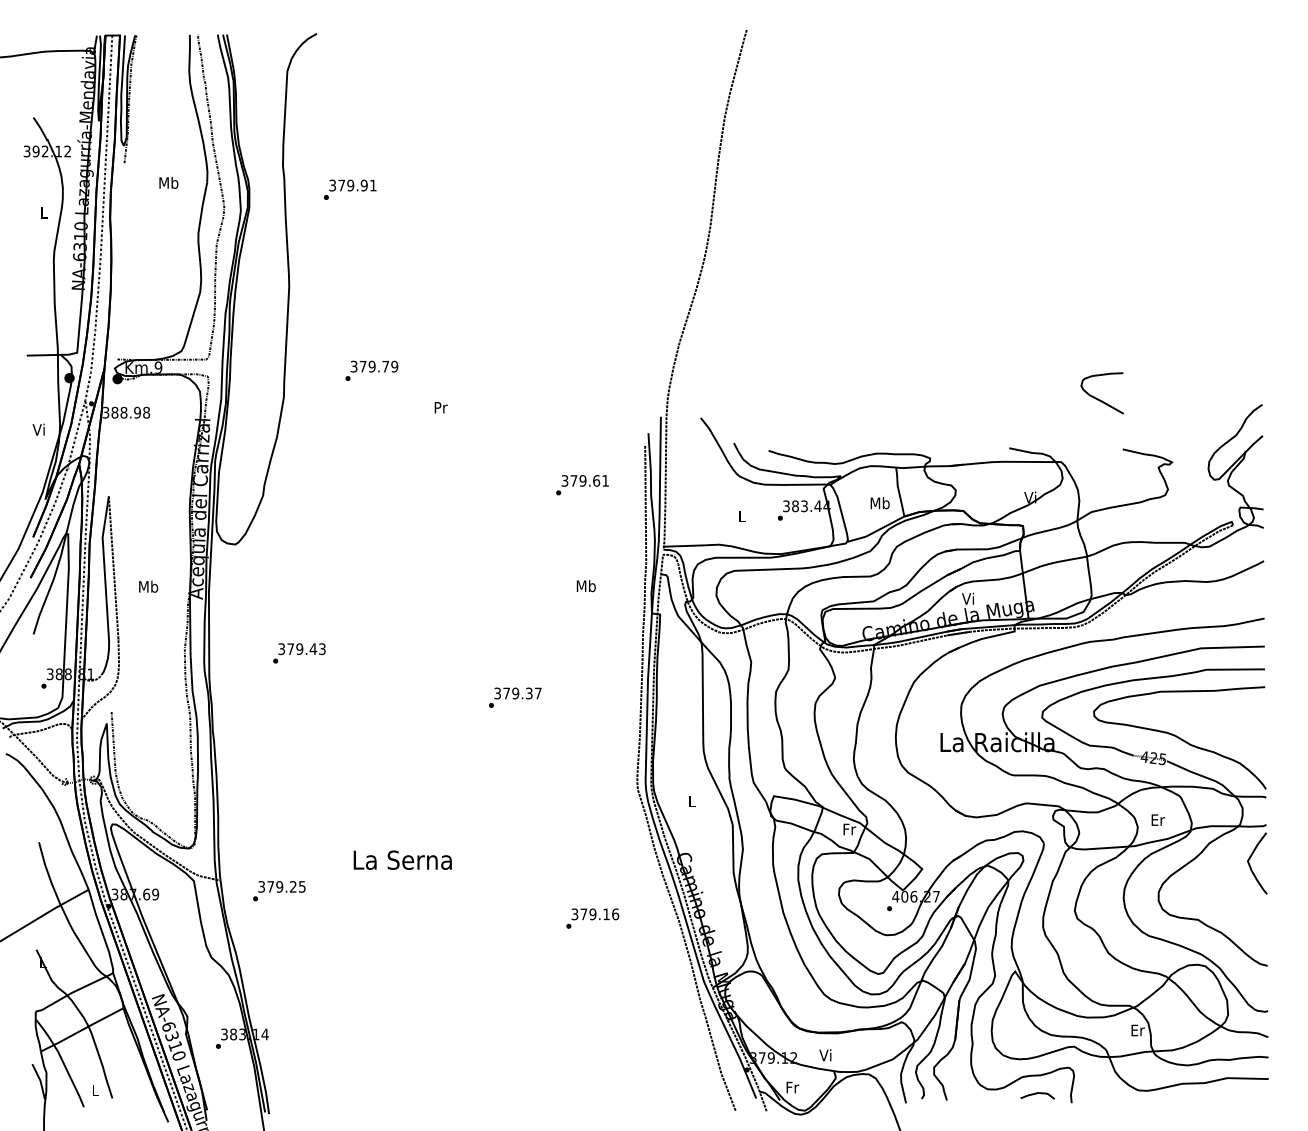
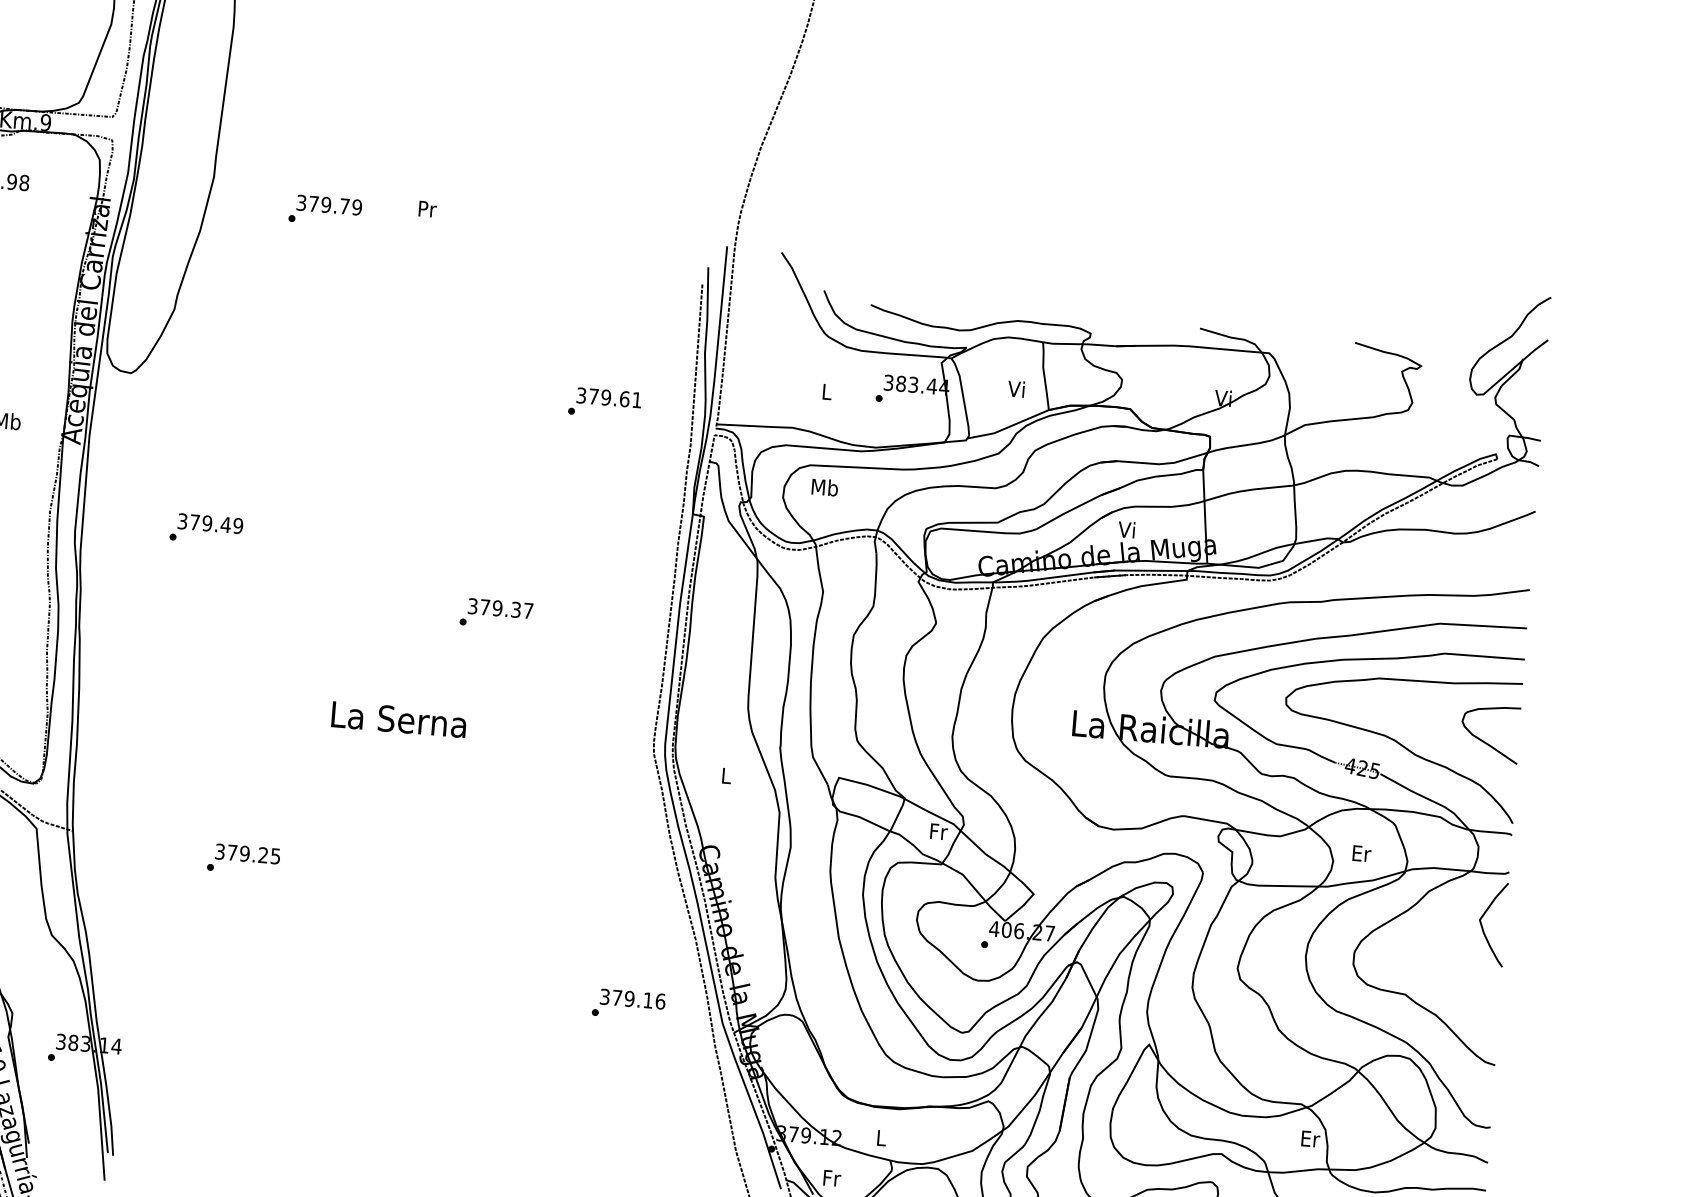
text: (371, 370) -> (324, 210), moved
curve: (1098, 398) -> (1484, 740), moved
text: (582, 485) -> (604, 403), moved
text: (879, 503) -> (1016, 389), Mb -> Vi
text: (585, 586) -> (823, 487), moved
text: (321, 648) -> (237, 525), 379.43 -> 379.49
text: (402, 859) -> (398, 718), moved
text: (279, 891) -> (243, 860), moved
text: (592, 918) -> (628, 1004), moved
text: (825, 1055) -> (880, 1138), Vi -> L

